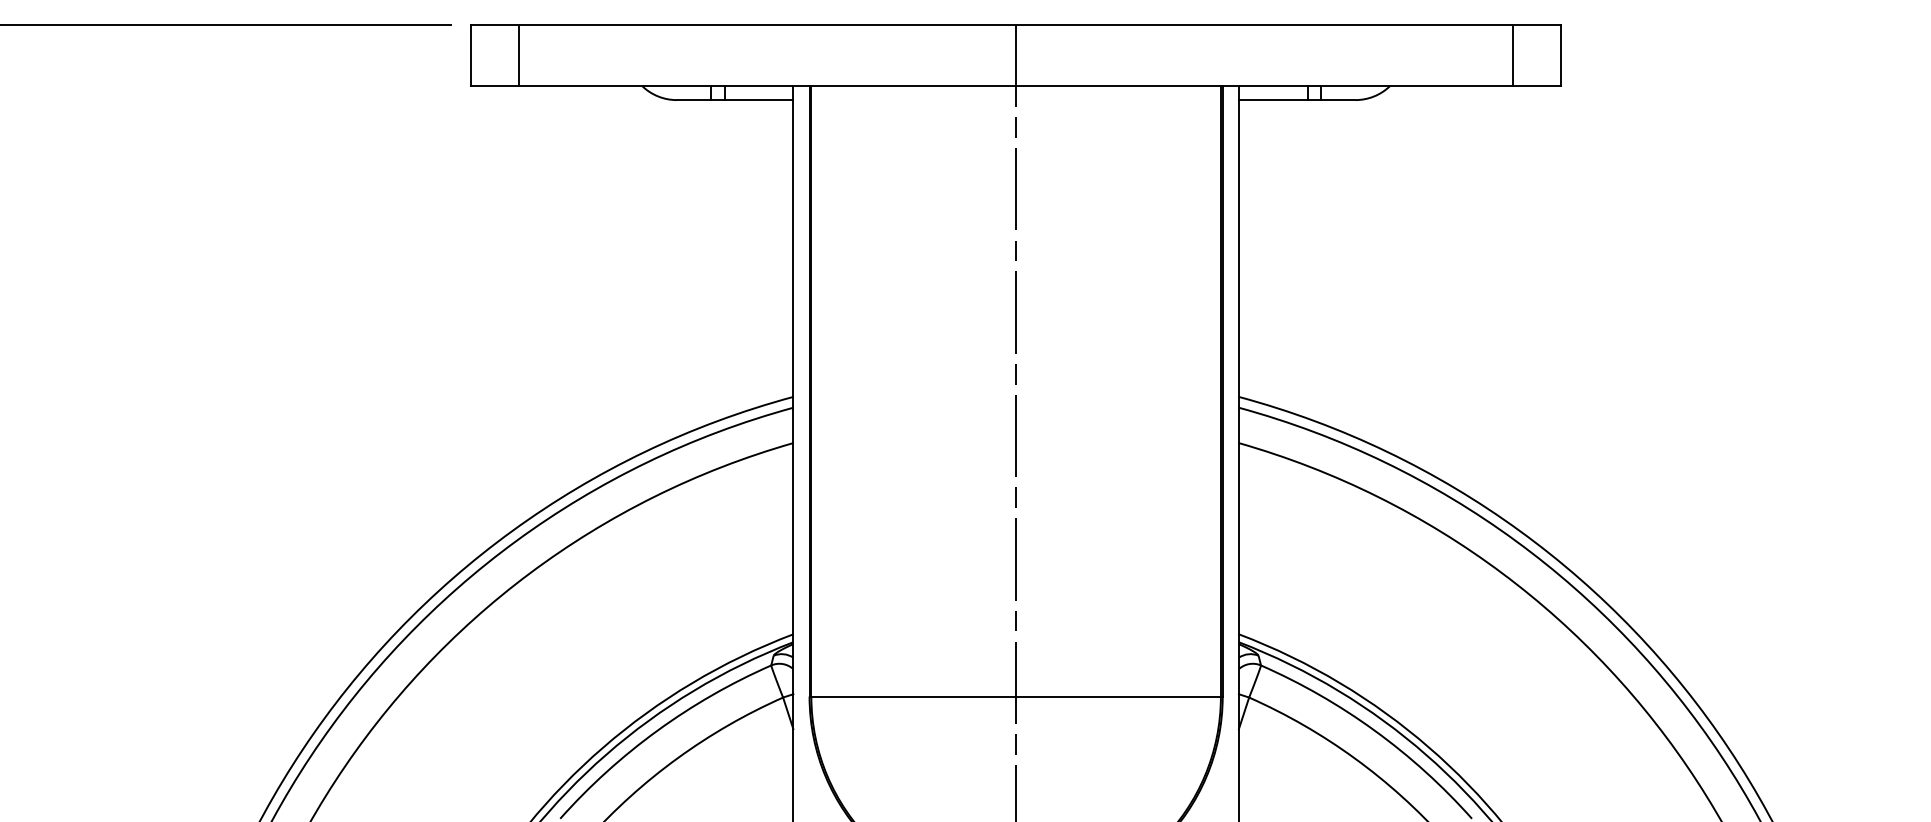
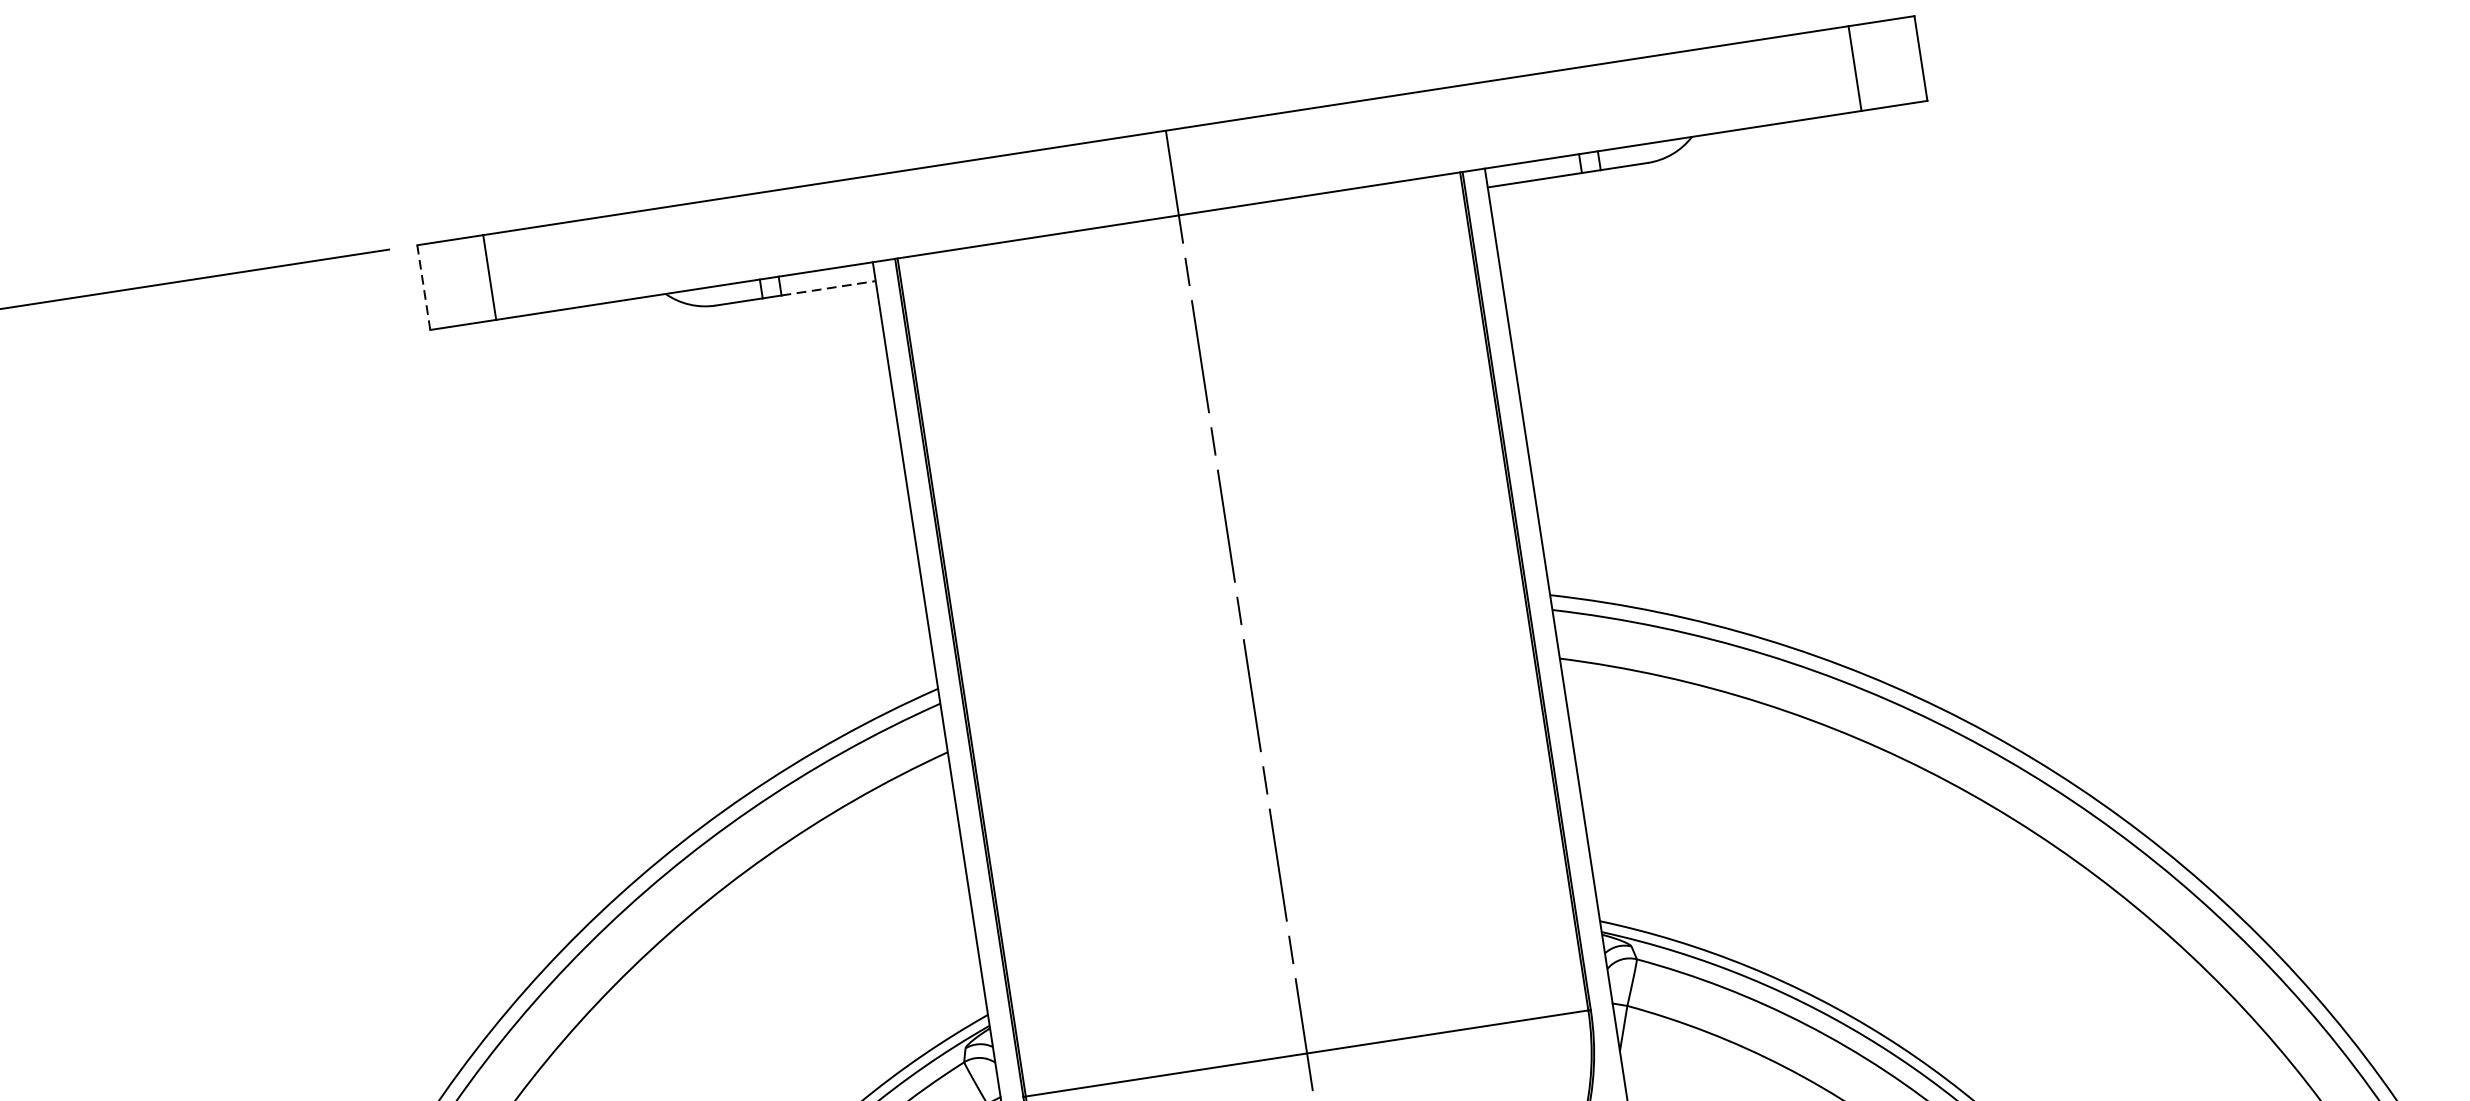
line: (471, 55) -> (424, 287), solid -> dashed
line: (759, 100) -> (829, 288), solid -> dashed

